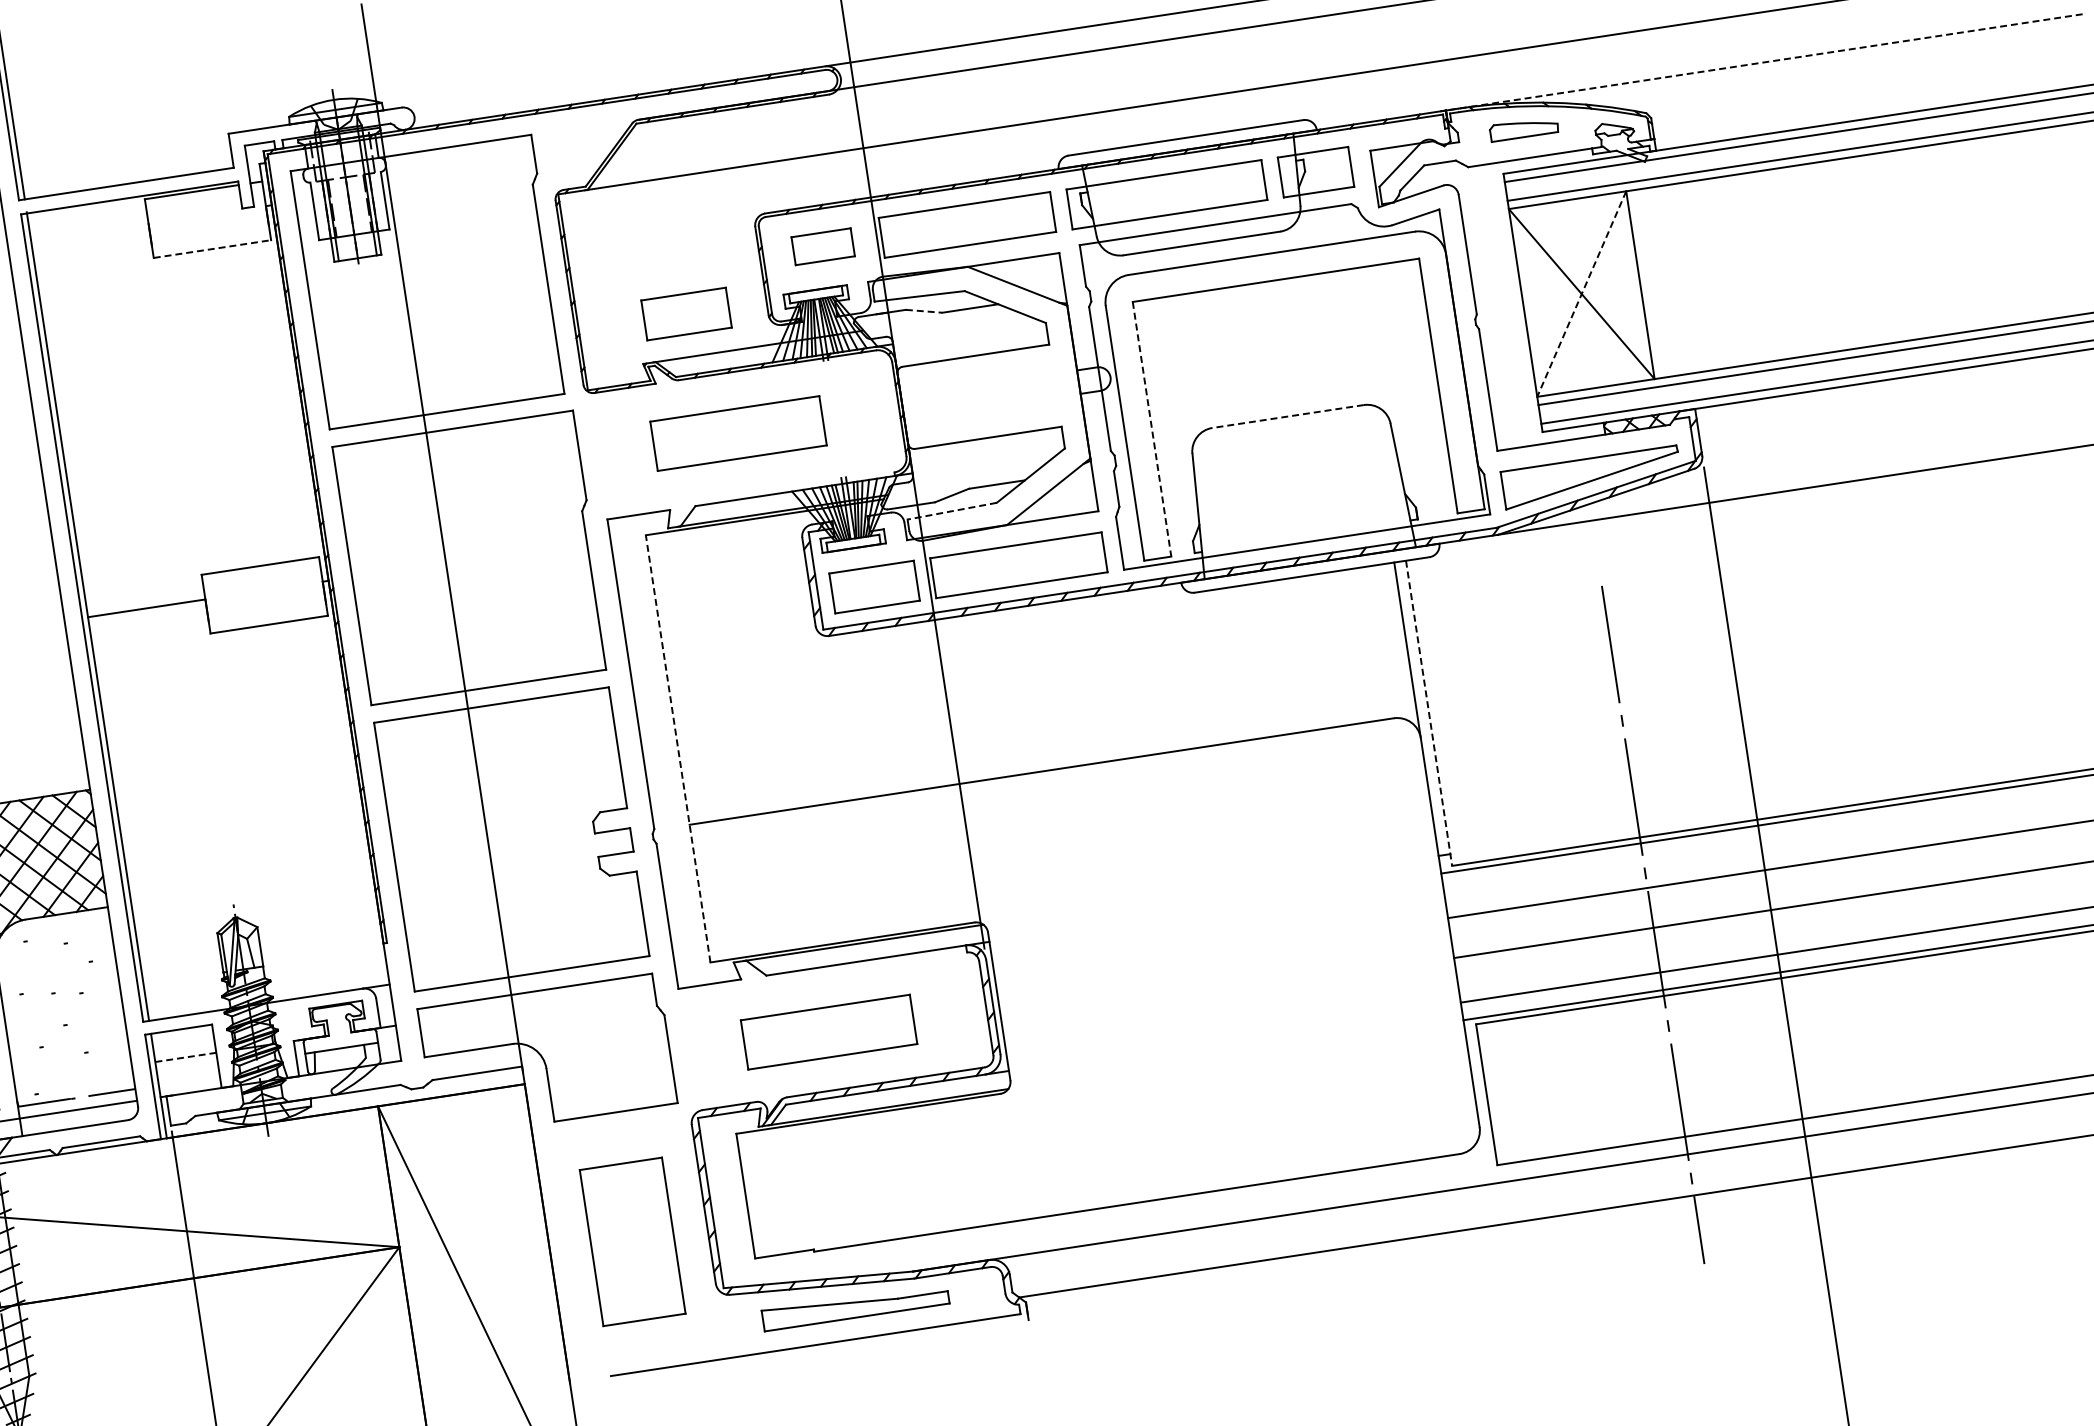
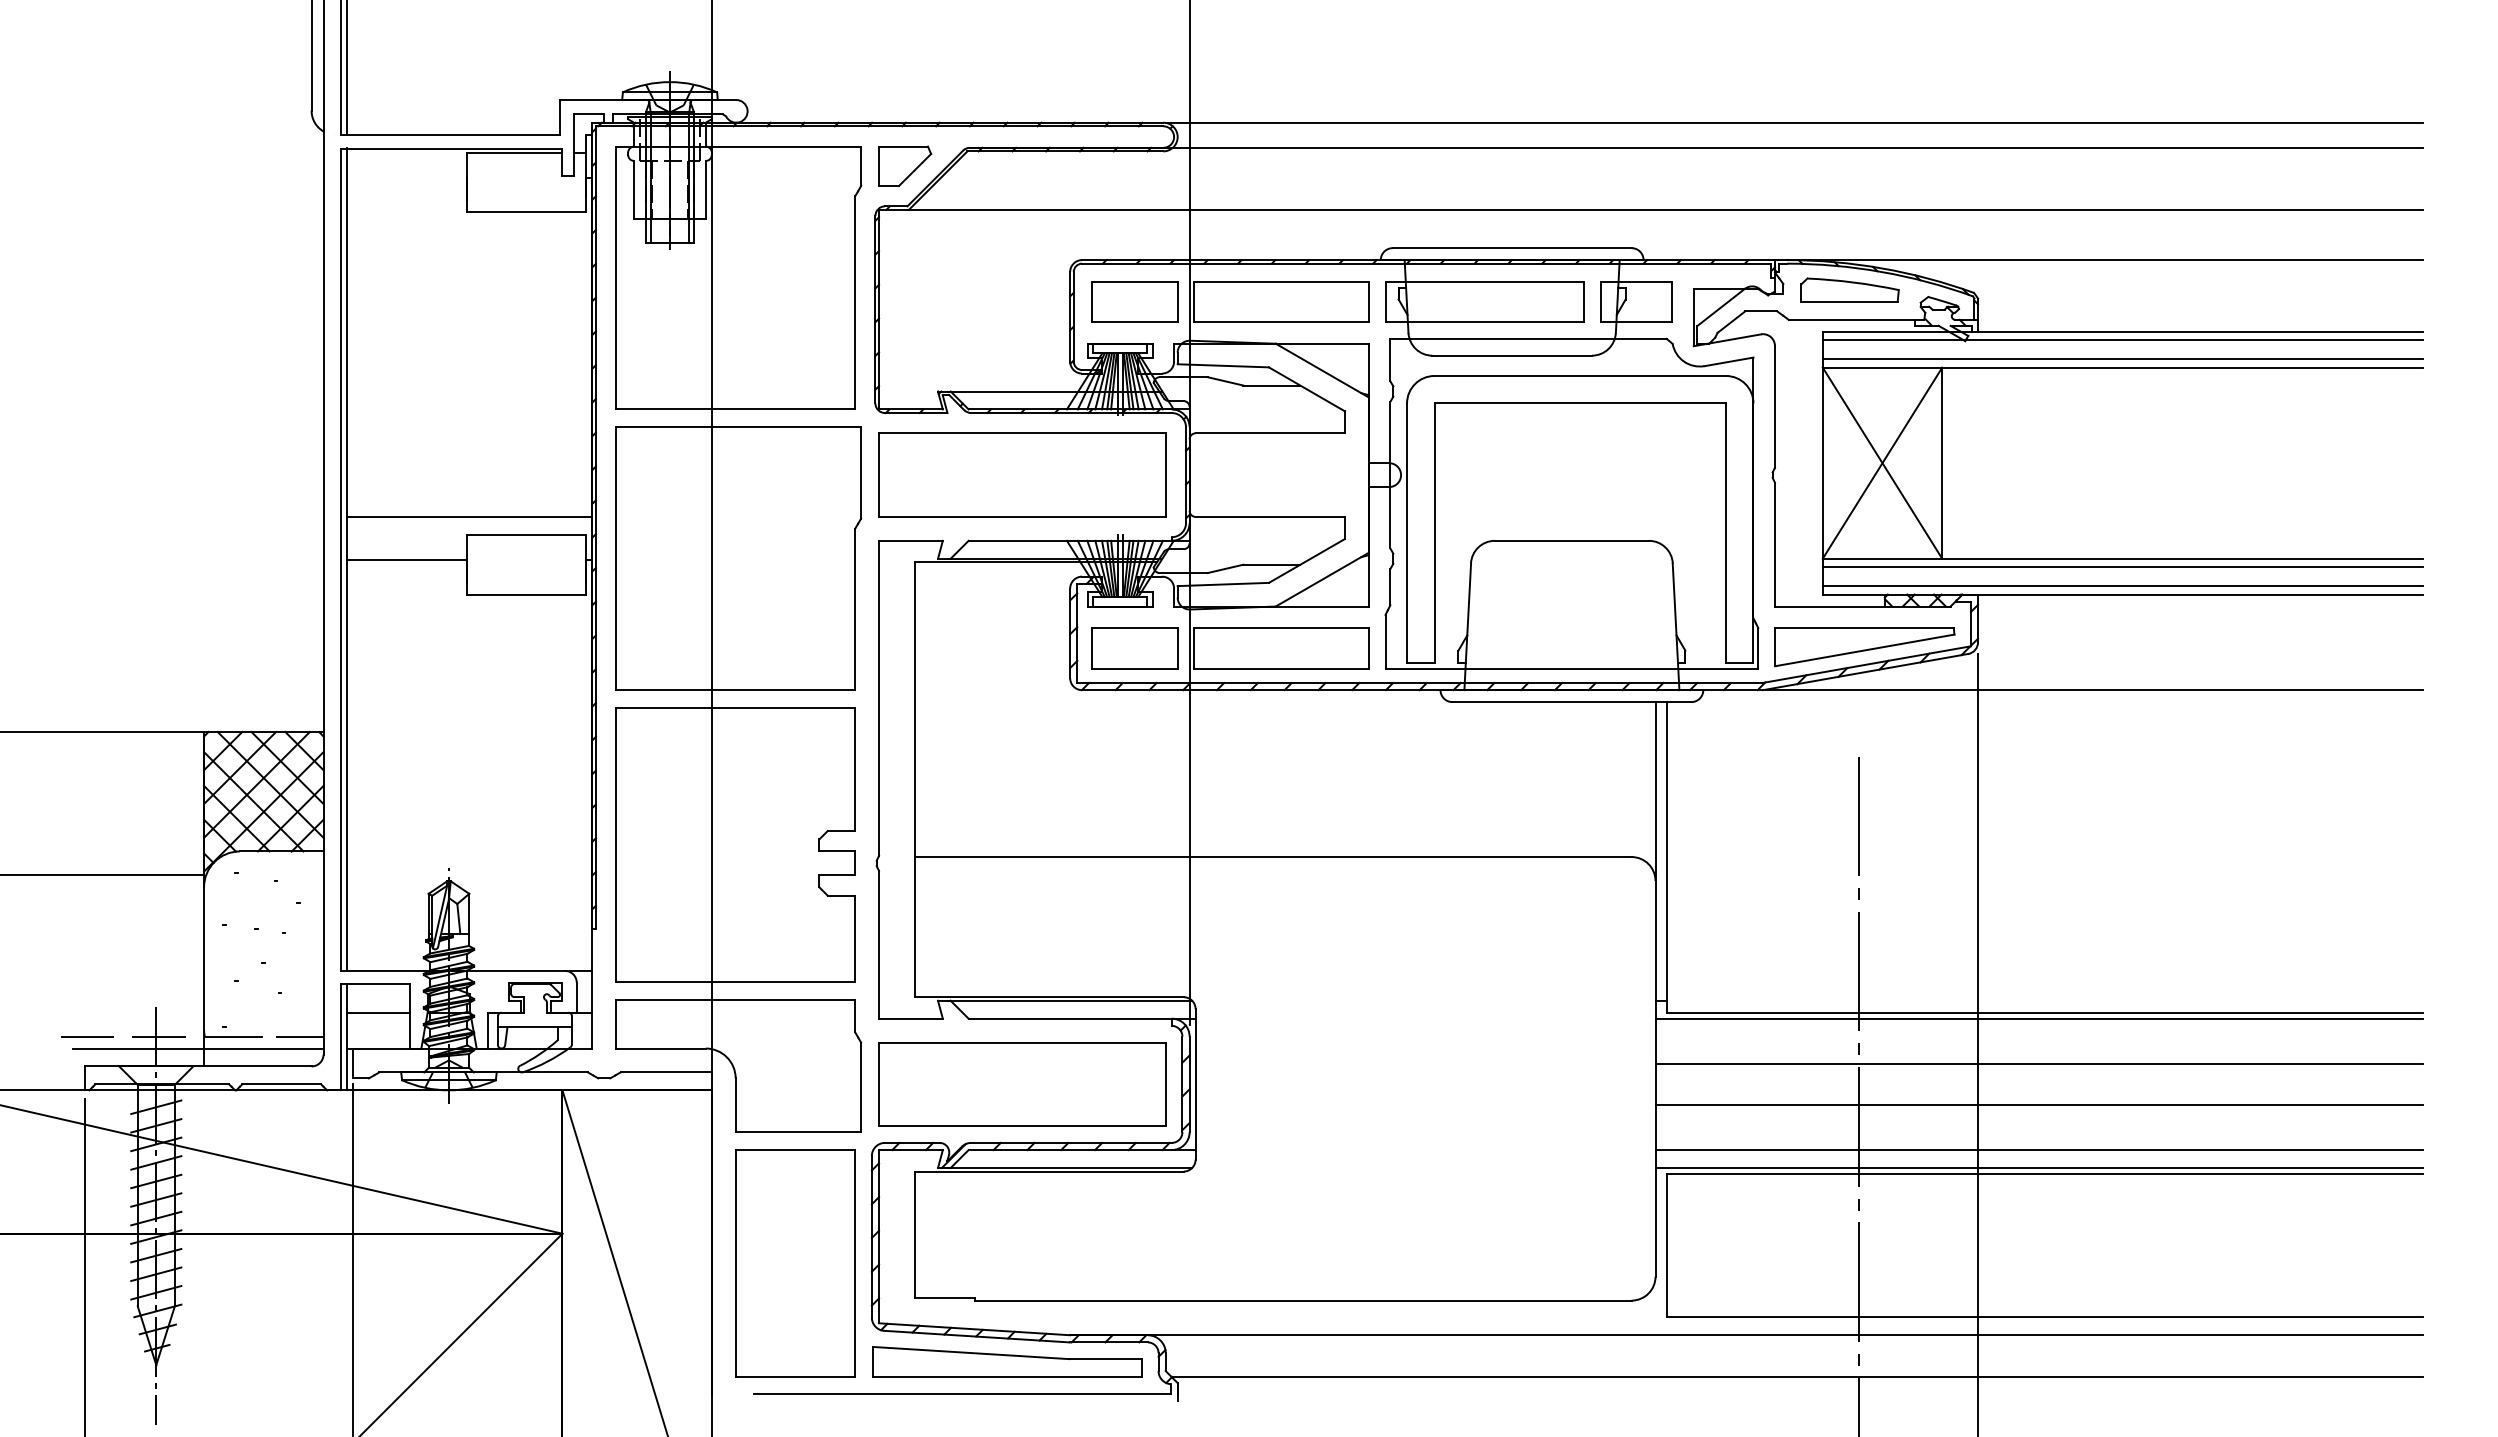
line: (1760, 63) -> (2095, 260), dashed -> solid
part: (1523, 128) -> (1849, 289), size x1.43
part: (577, 146) -> (905, 165), added
part: (822, 246) -> (1134, 301), size x1.43
line: (212, 249) -> (526, 212), dashed -> solid
line: (1581, 294) -> (1882, 463), dashed -> solid
line: (924, 311) -> (1225, 381), dashed -> solid
part: (686, 314) -> (988, 348), removed
line: (1287, 416) -> (1571, 540), dashed -> solid
line: (1152, 429) -> (1434, 533), dashed -> solid
part: (738, 432) -> (1022, 474), size x1.67
line: (952, 511) -> (1223, 584), dashed -> solid
line: (201, 556) -> (469, 516), added
line: (1429, 713) -> (1667, 857), dashed -> solid
line: (677, 748) -> (914, 779), dashed -> solid
part: (829, 1032) -> (1022, 1084), size x1.67
line: (185, 1057) -> (378, 1012), dashed -> solid
part: (632, 1241) -> (795, 1263), size x1.43
part: (855, 1306) -> (1007, 1361), size x1.43

